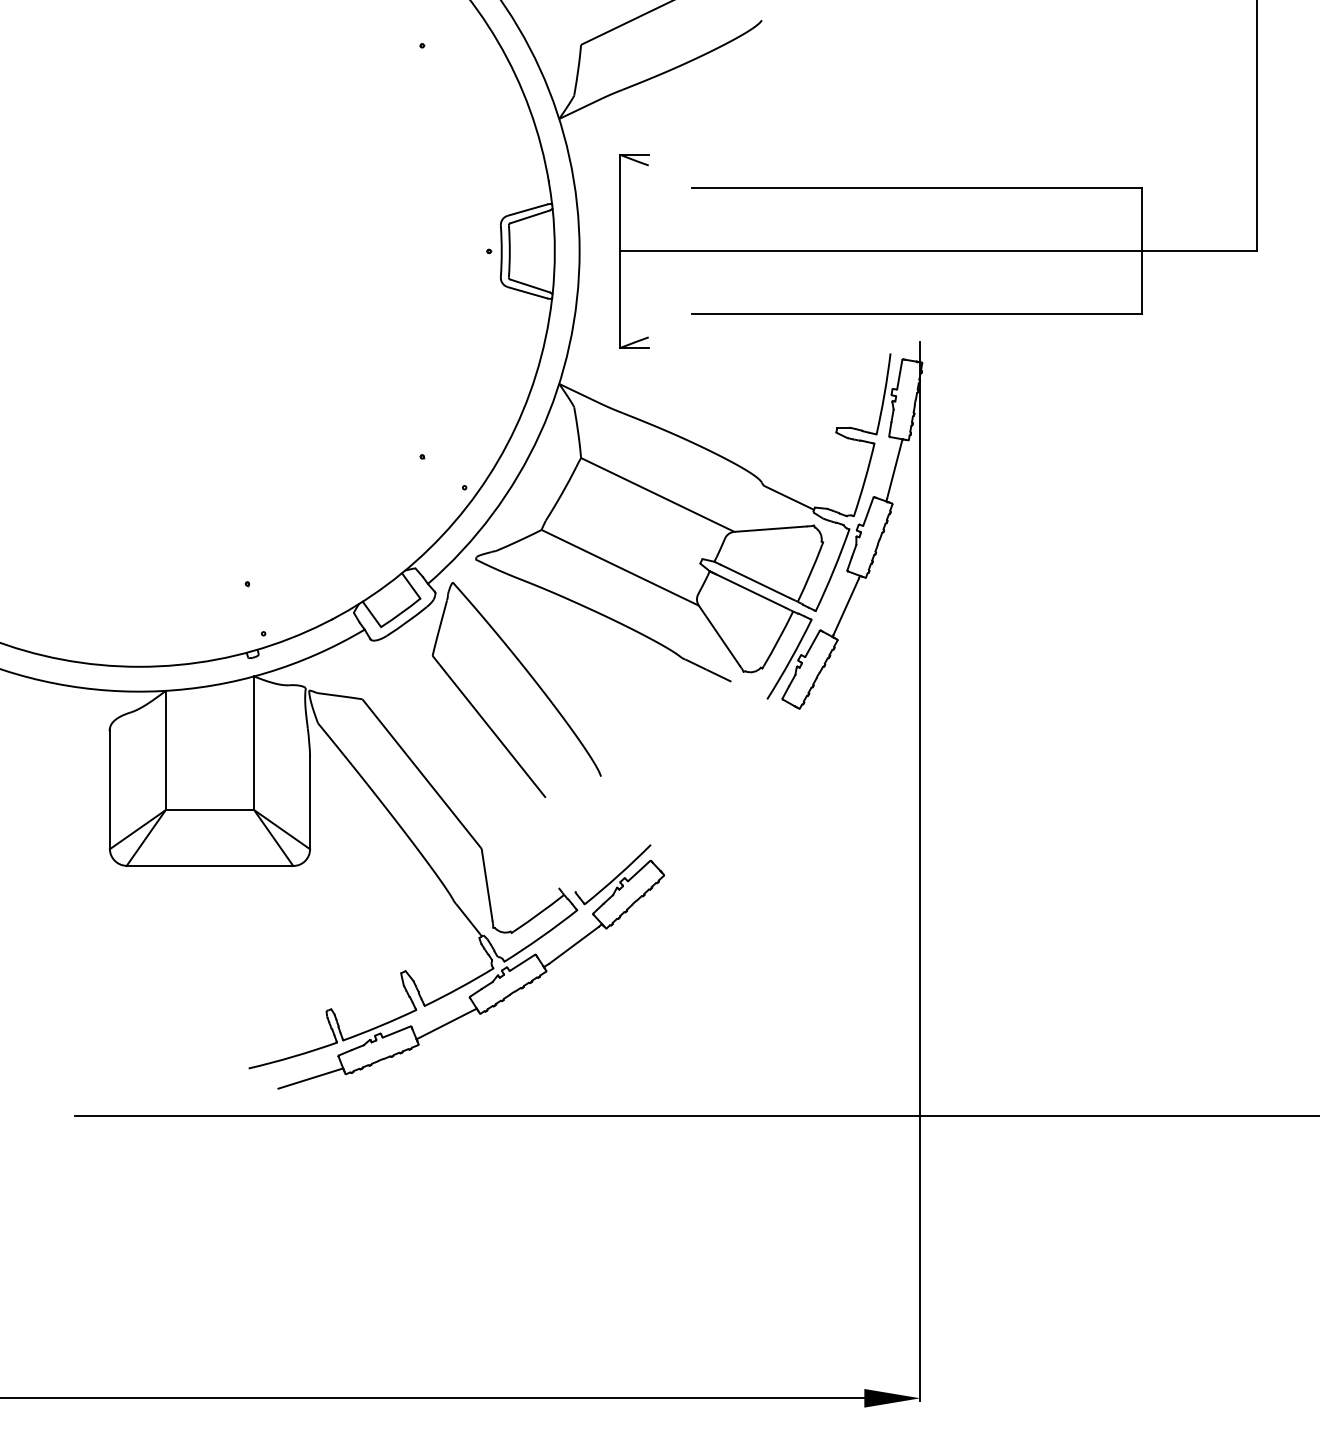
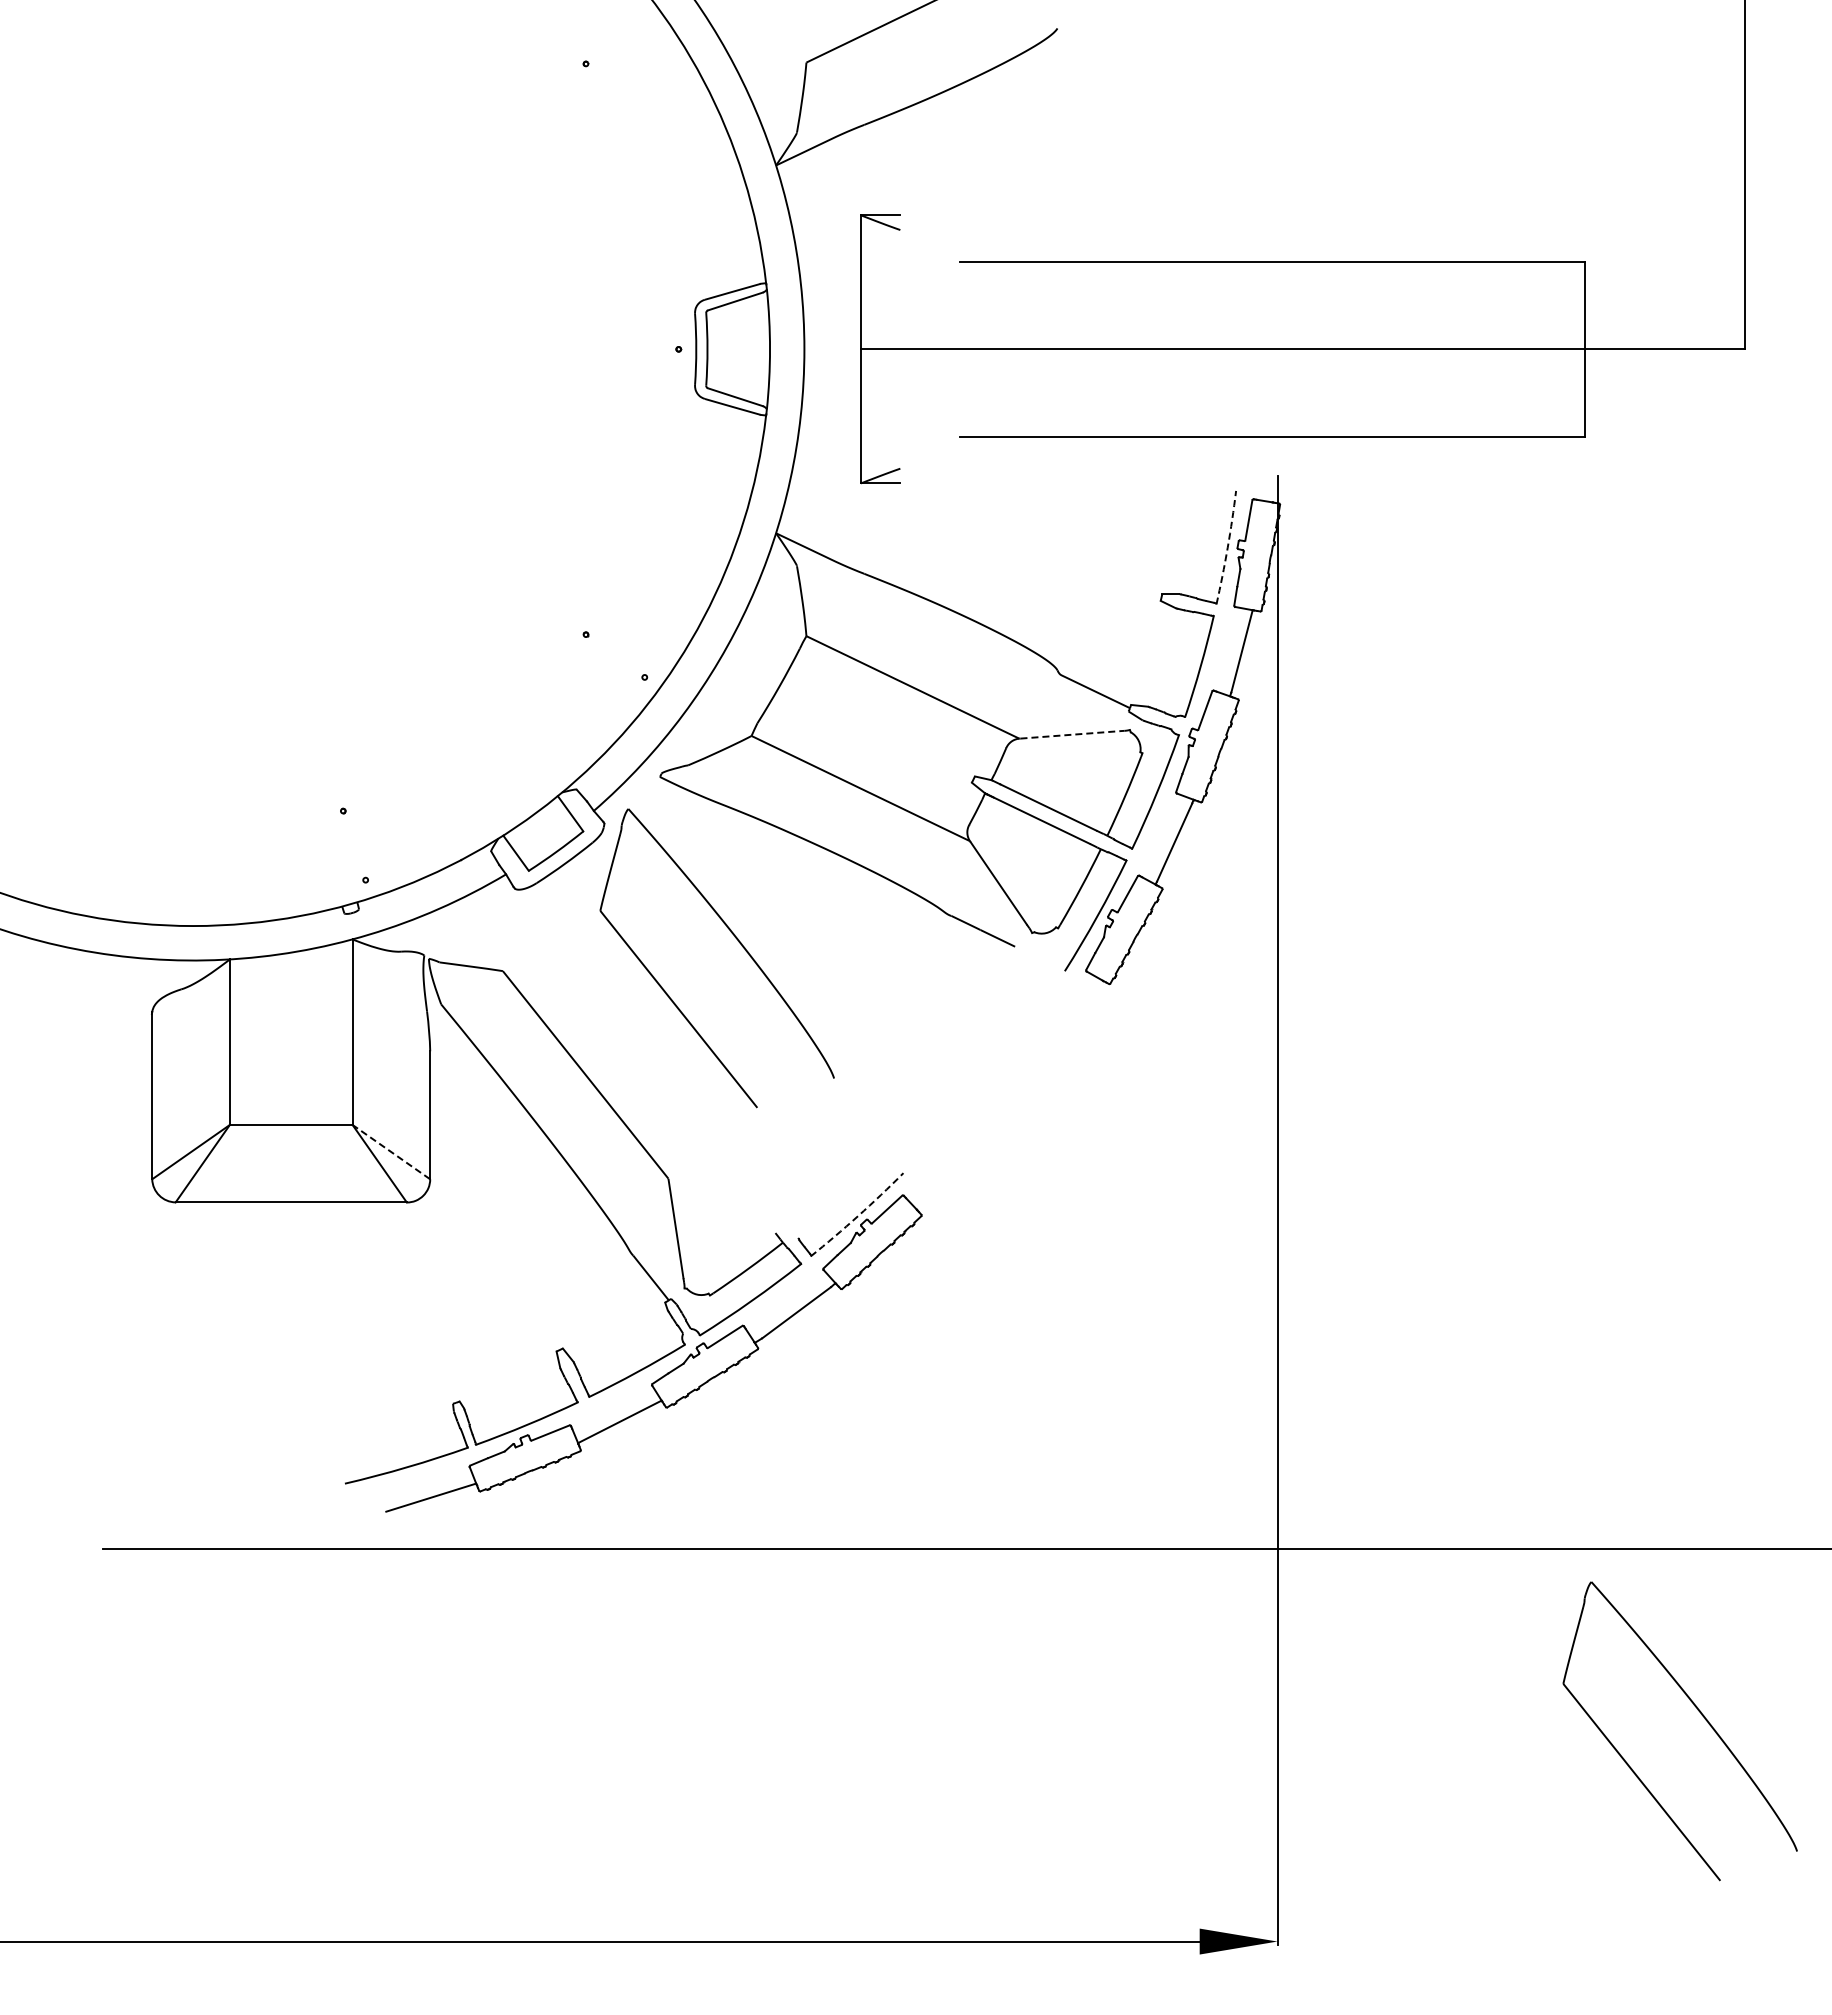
arc: (884, 394) -> (1227, 547), solid -> dashed
line: (771, 528) -> (1070, 734), solid -> dashed
line: (281, 829) -> (390, 1151), solid -> dashed
arc: (618, 876) -> (858, 1216), solid -> dashed
part: (1225, 1235) -> (1701, 1715), added

